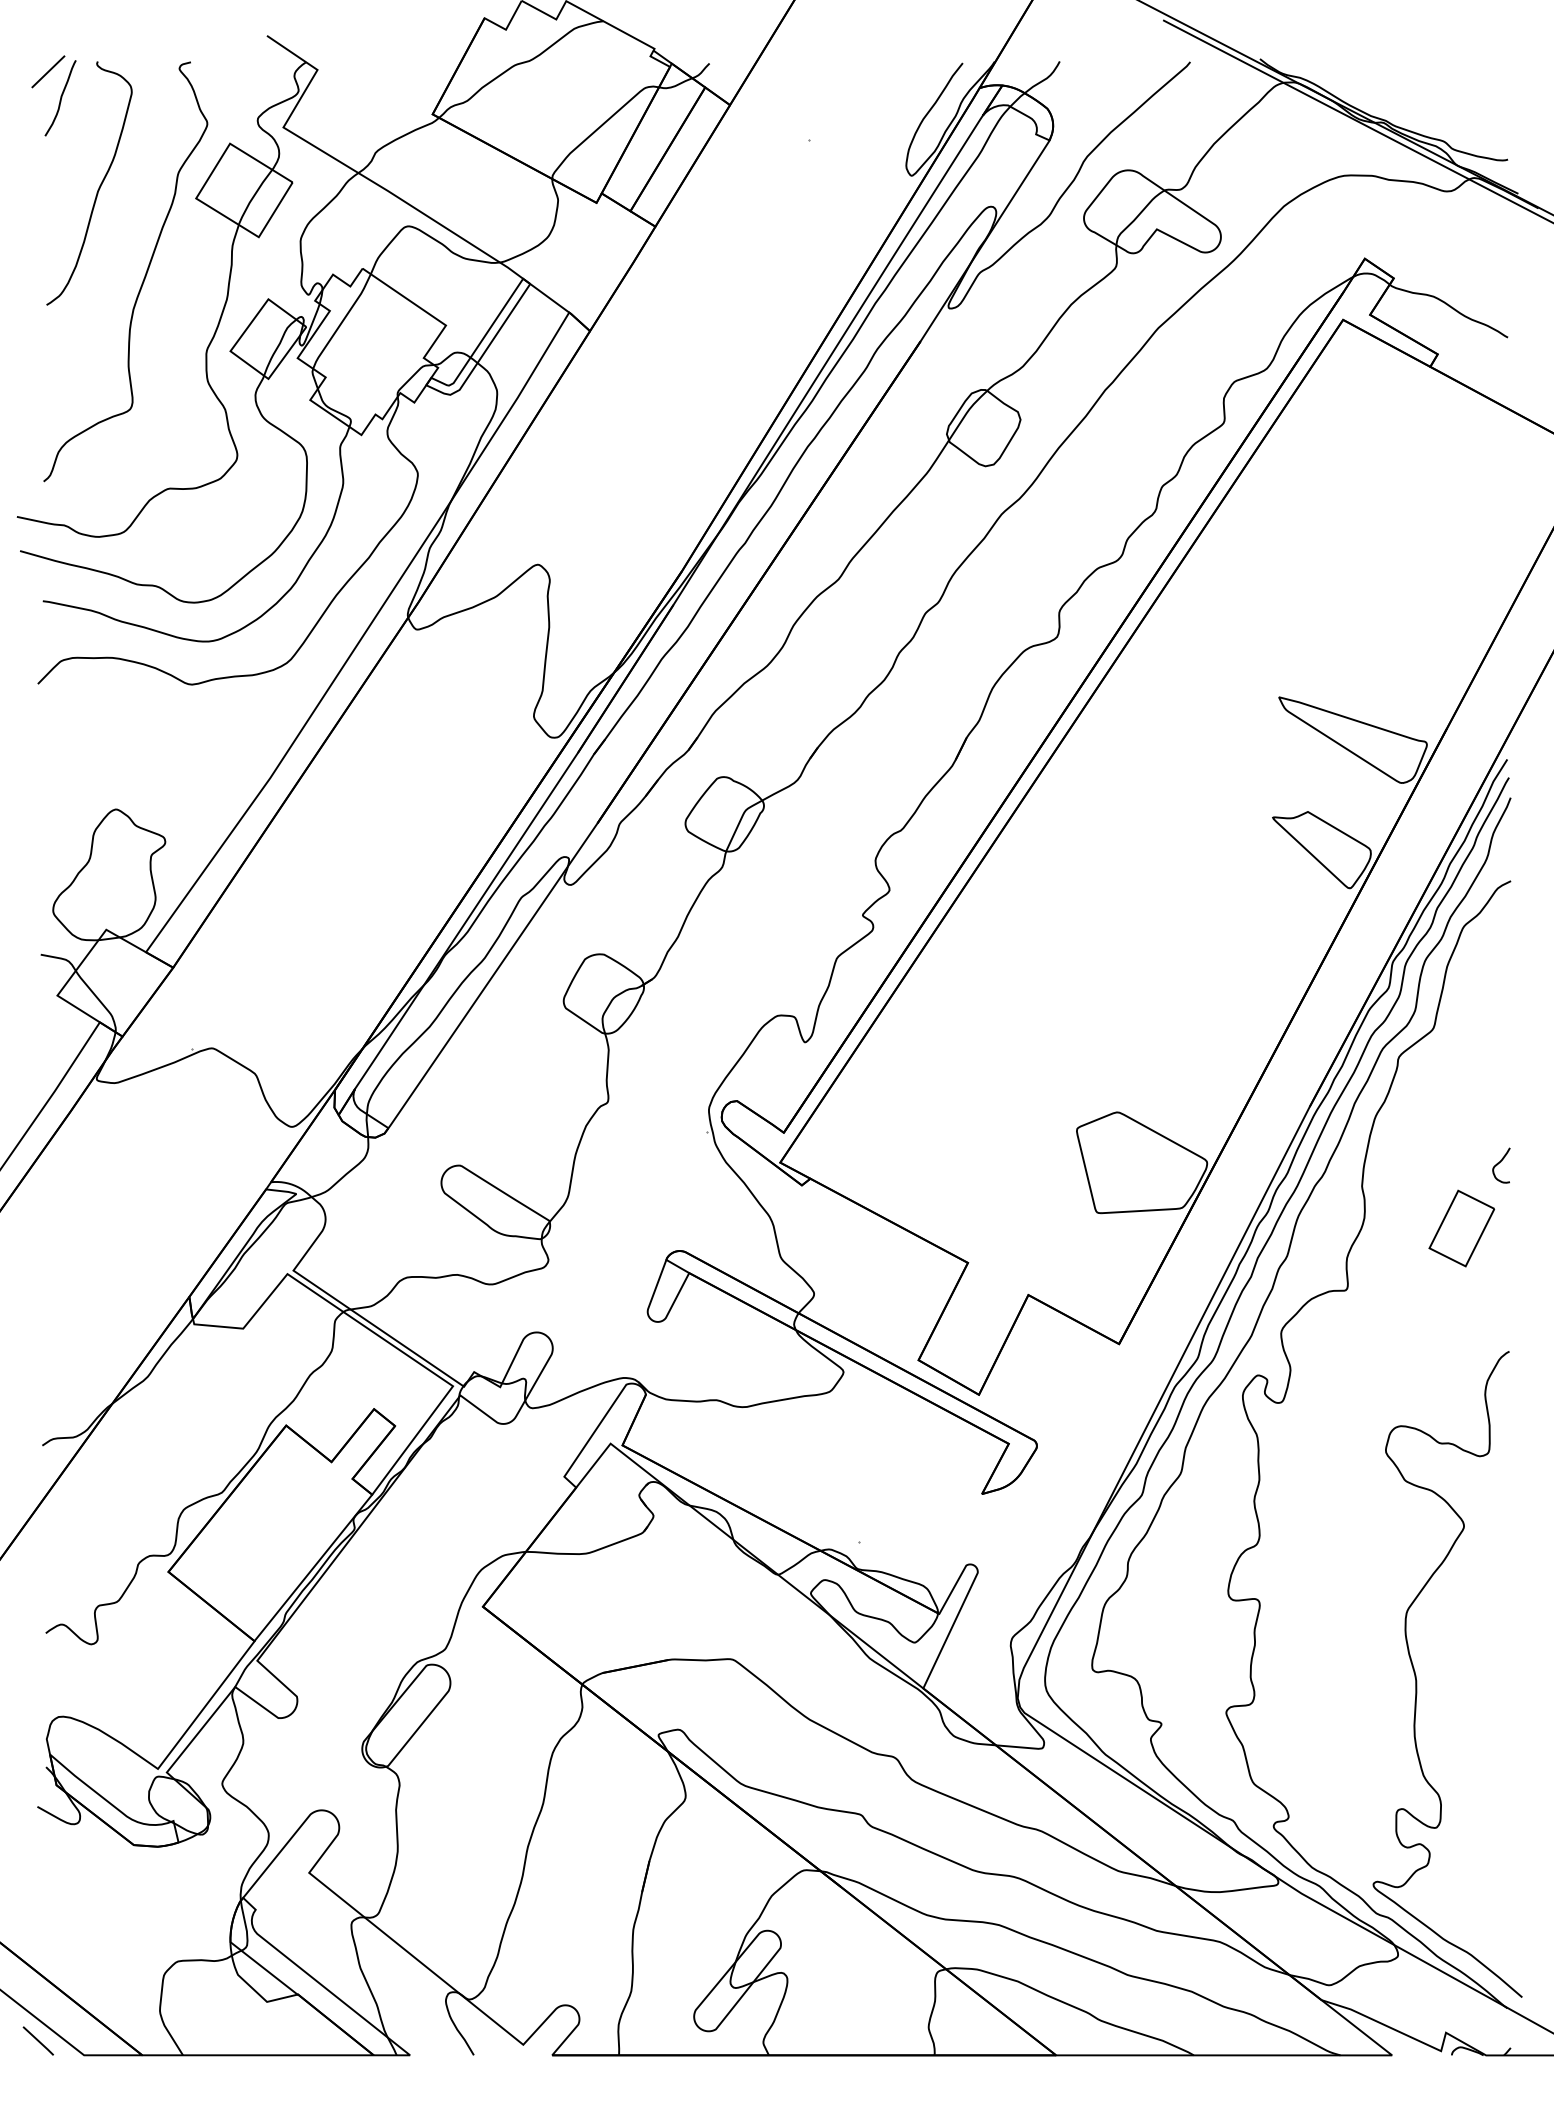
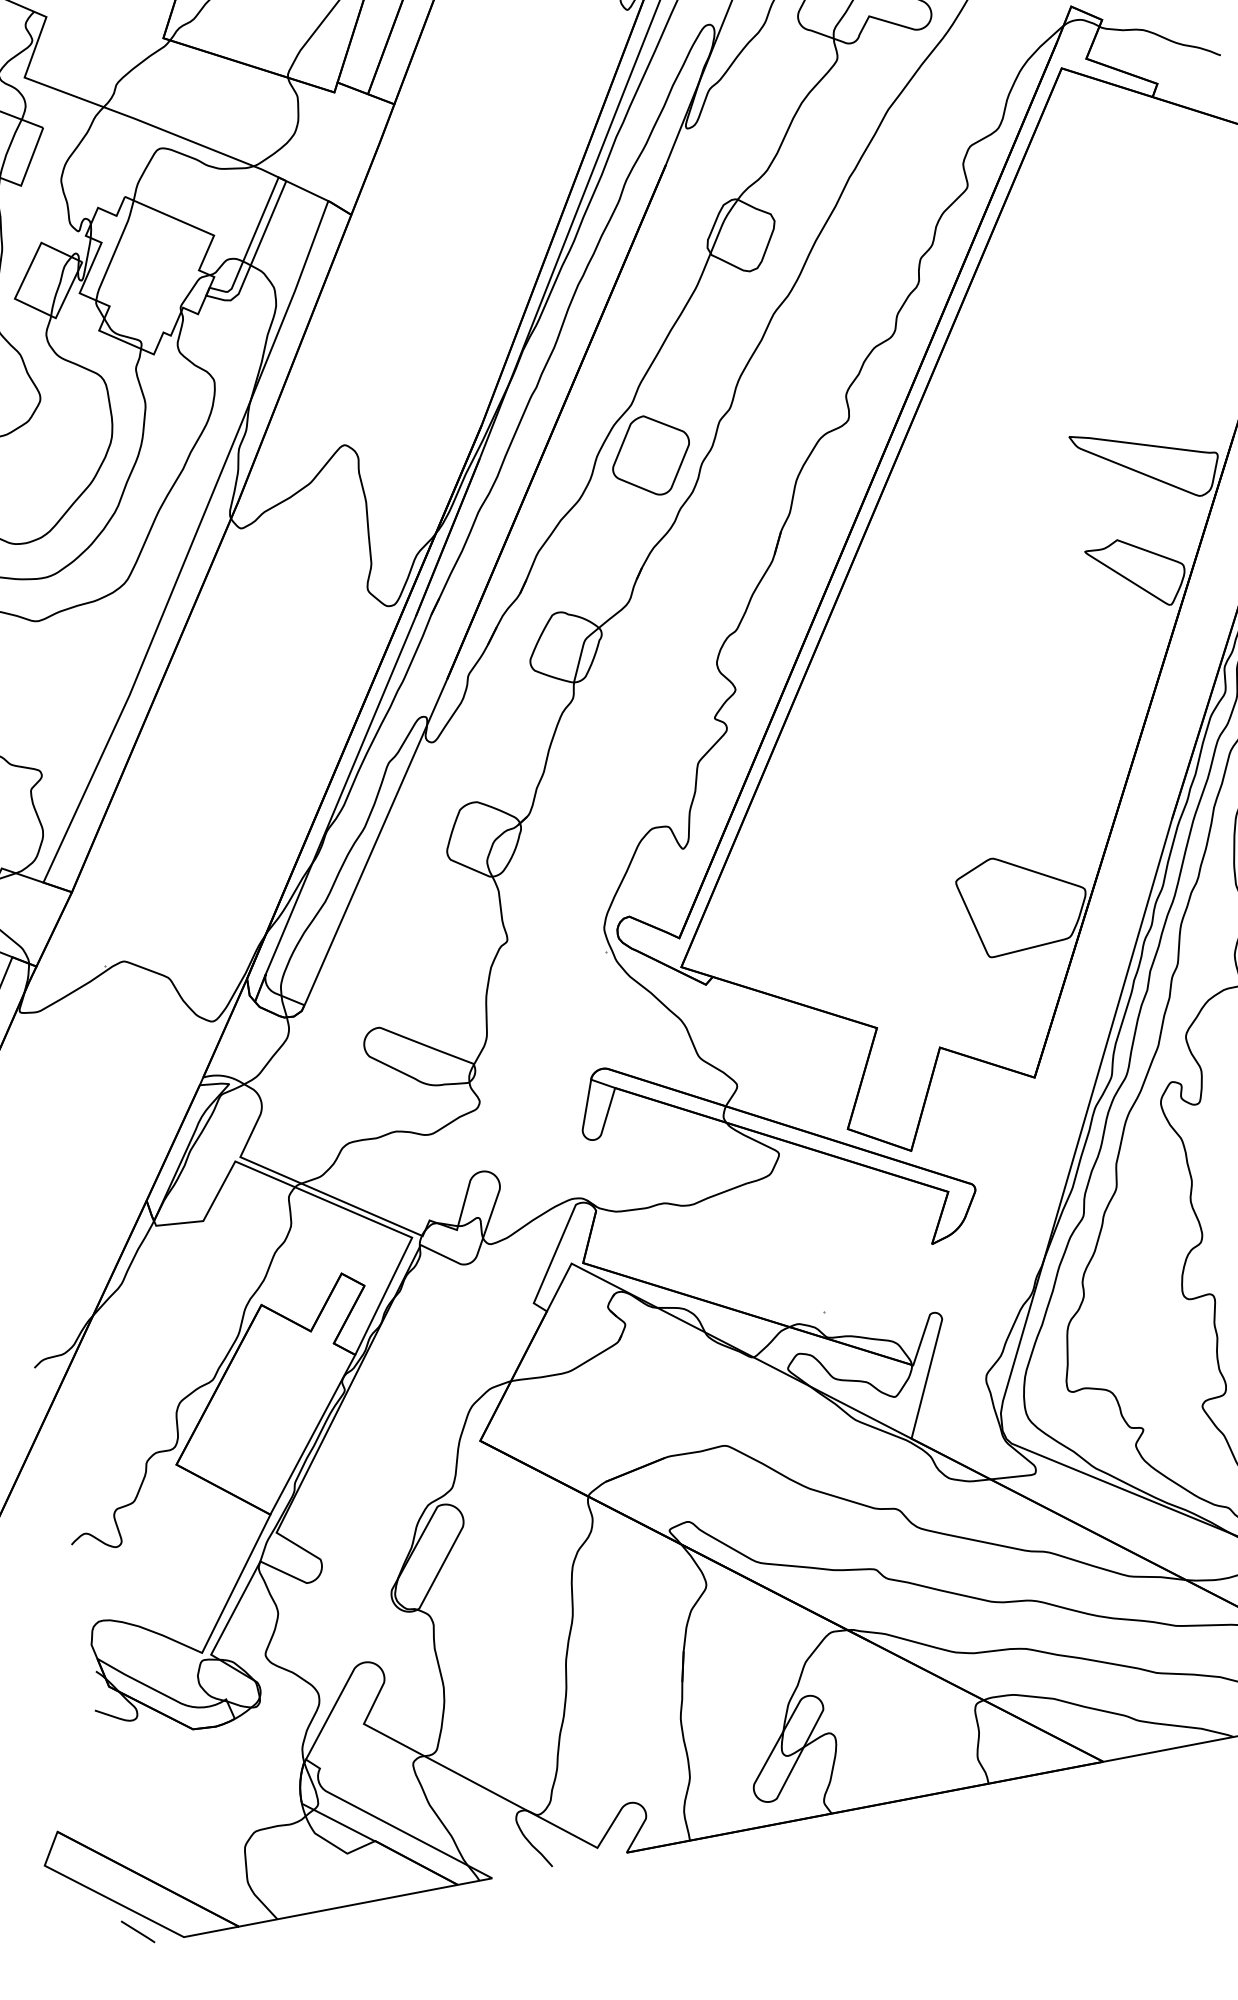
part: (848, 634) -> (650, 455), added

